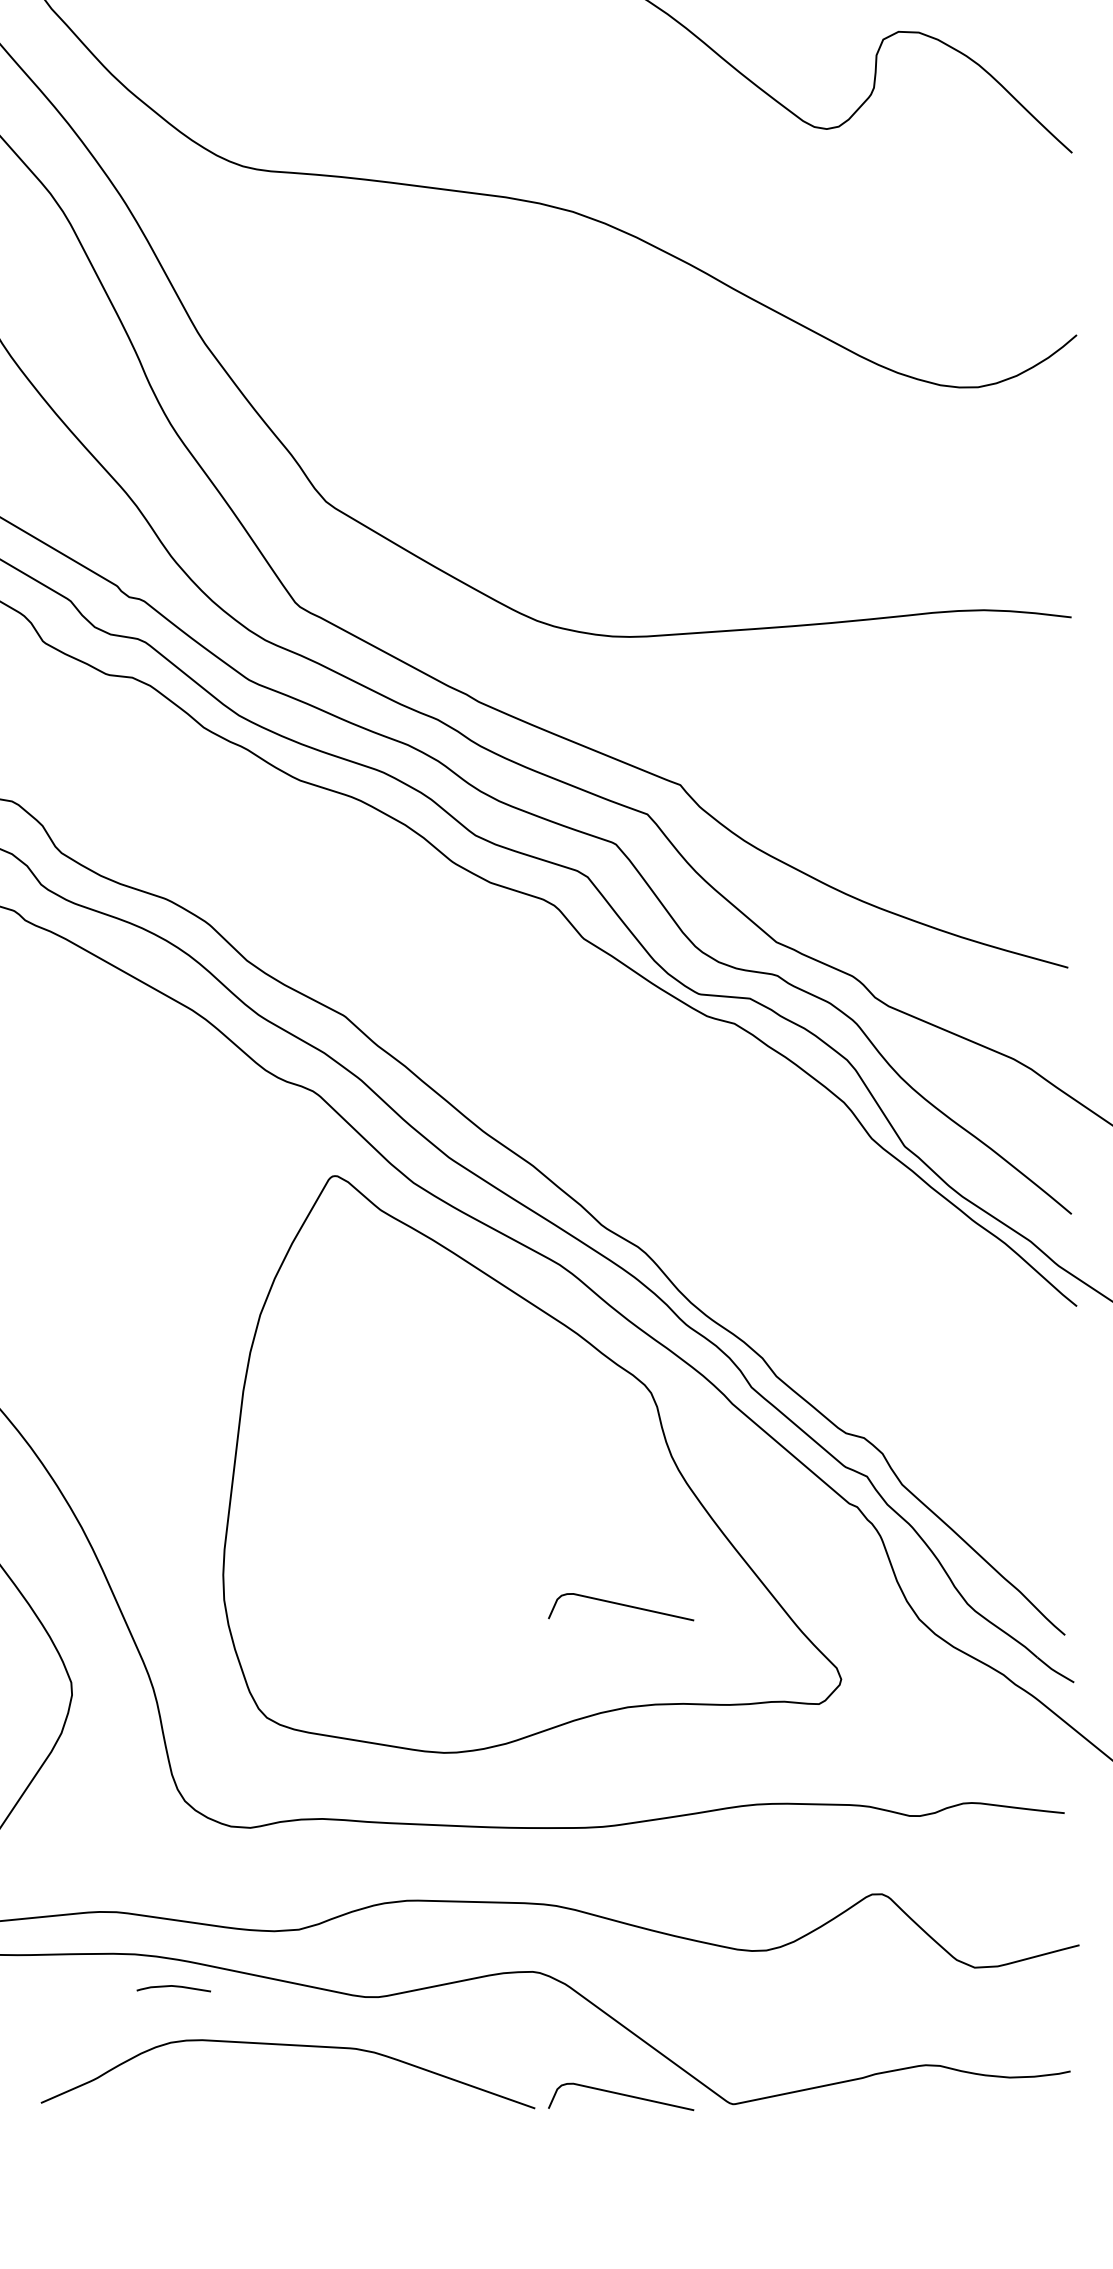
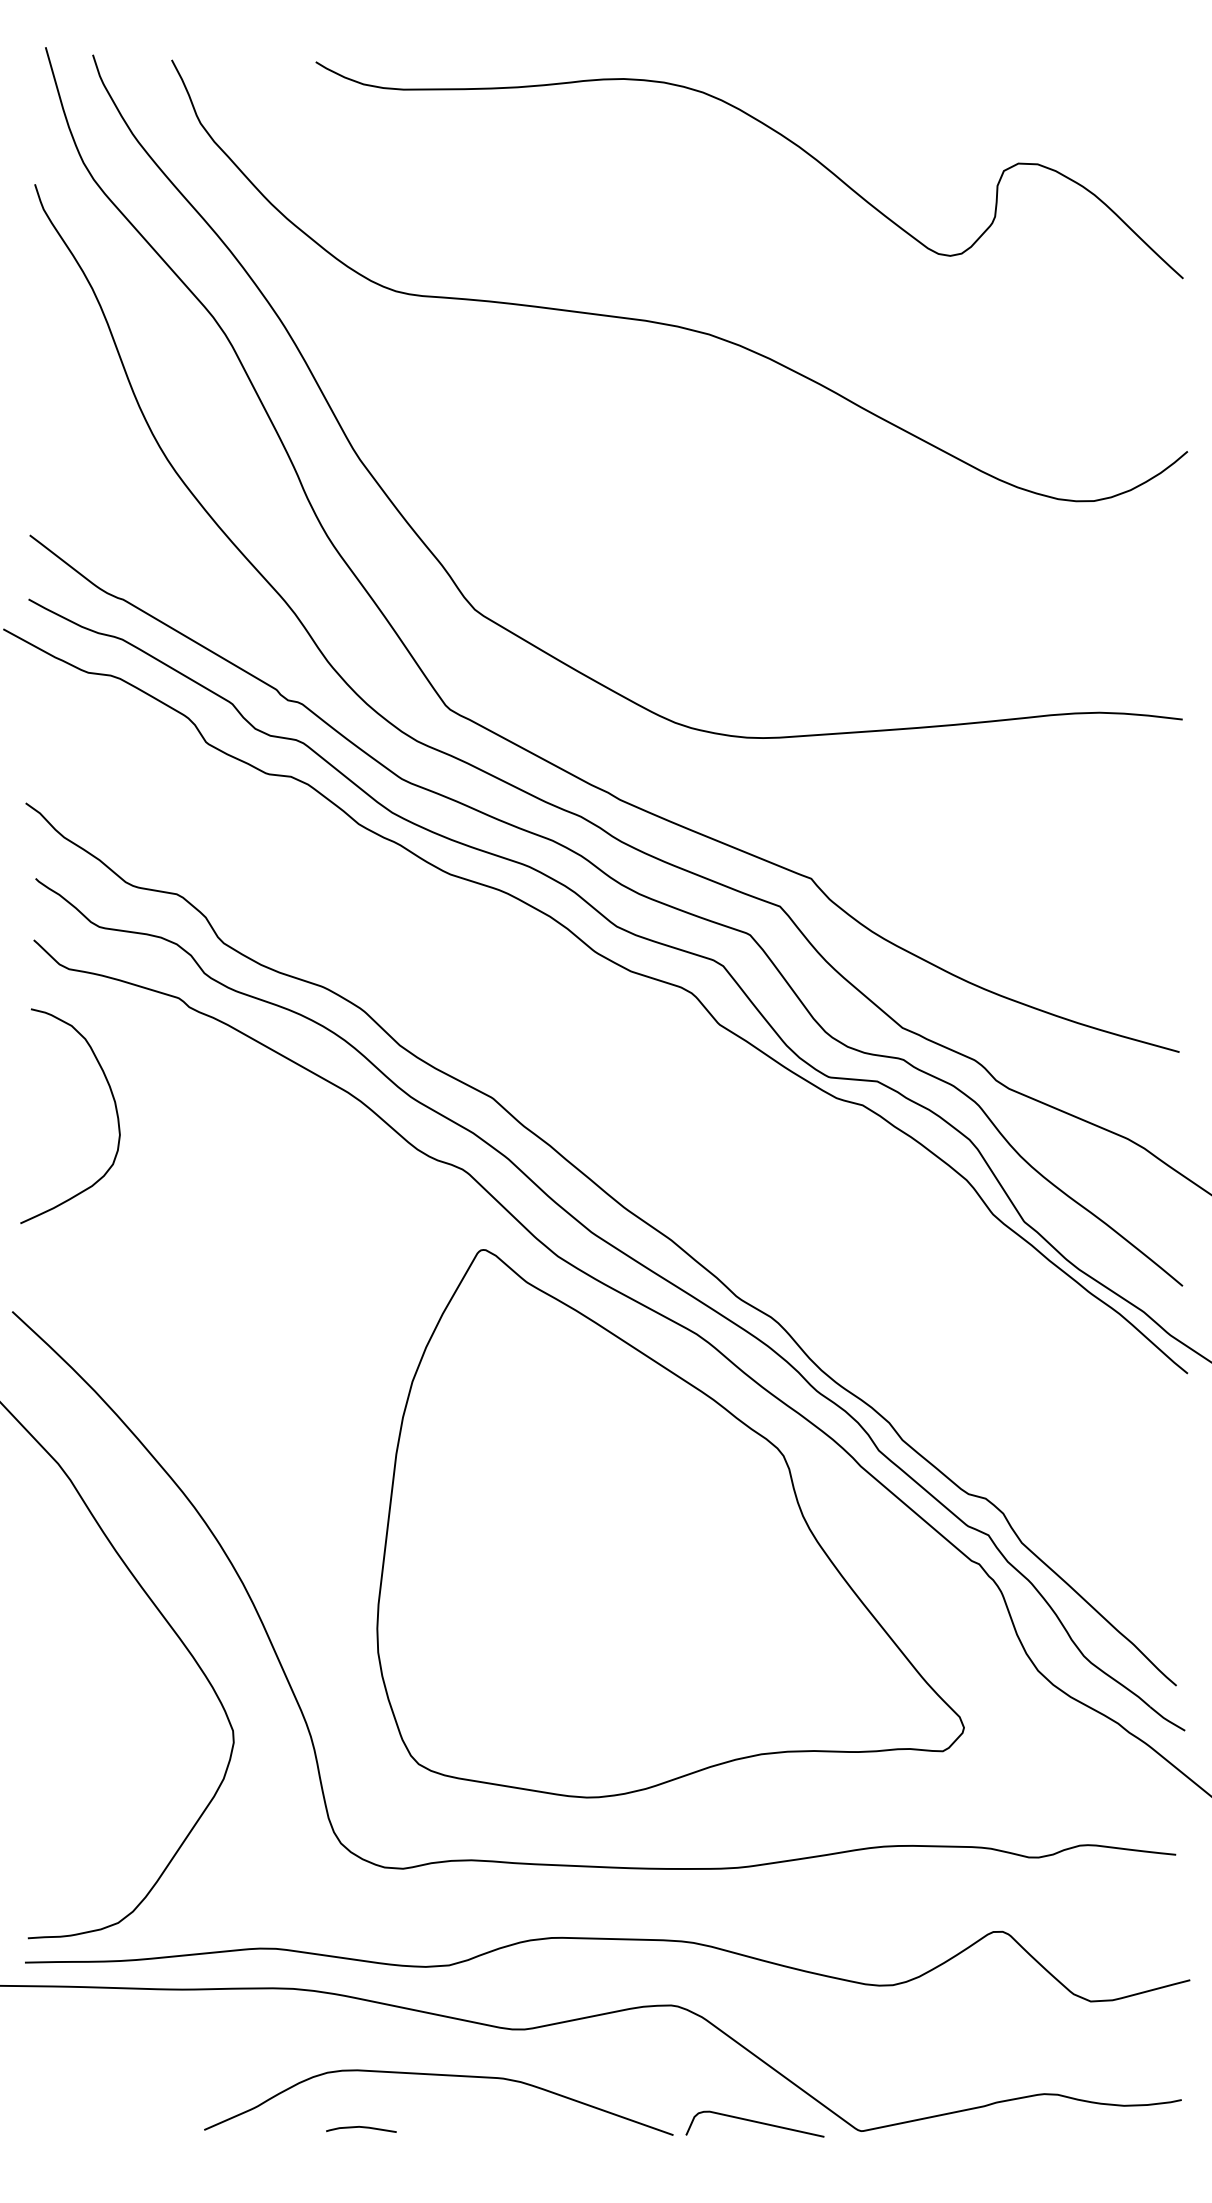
curve: (620, 1605) -> (754, 1657), removed
curve: (173, 1986) -> (361, 2127), moved

